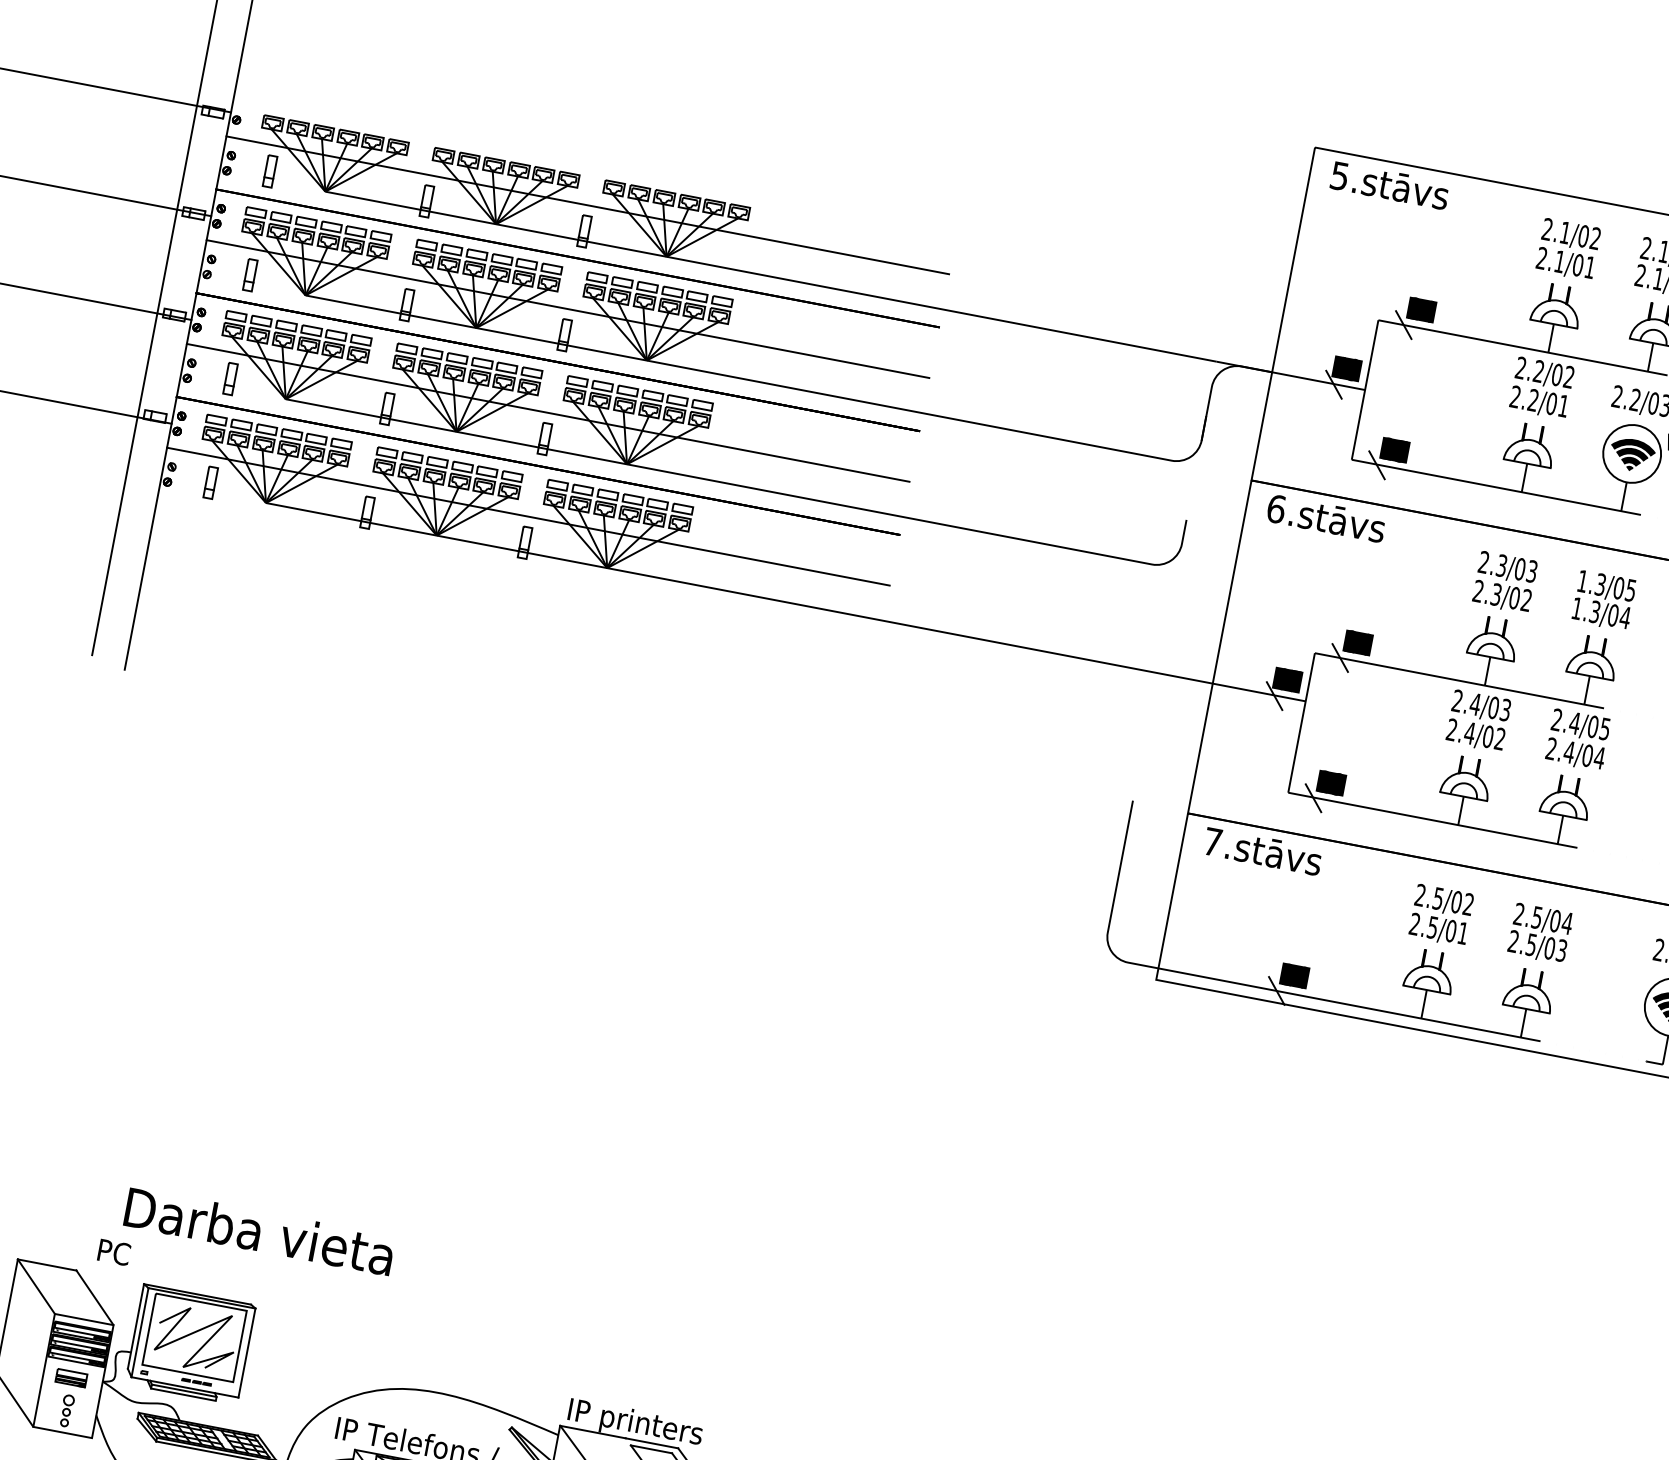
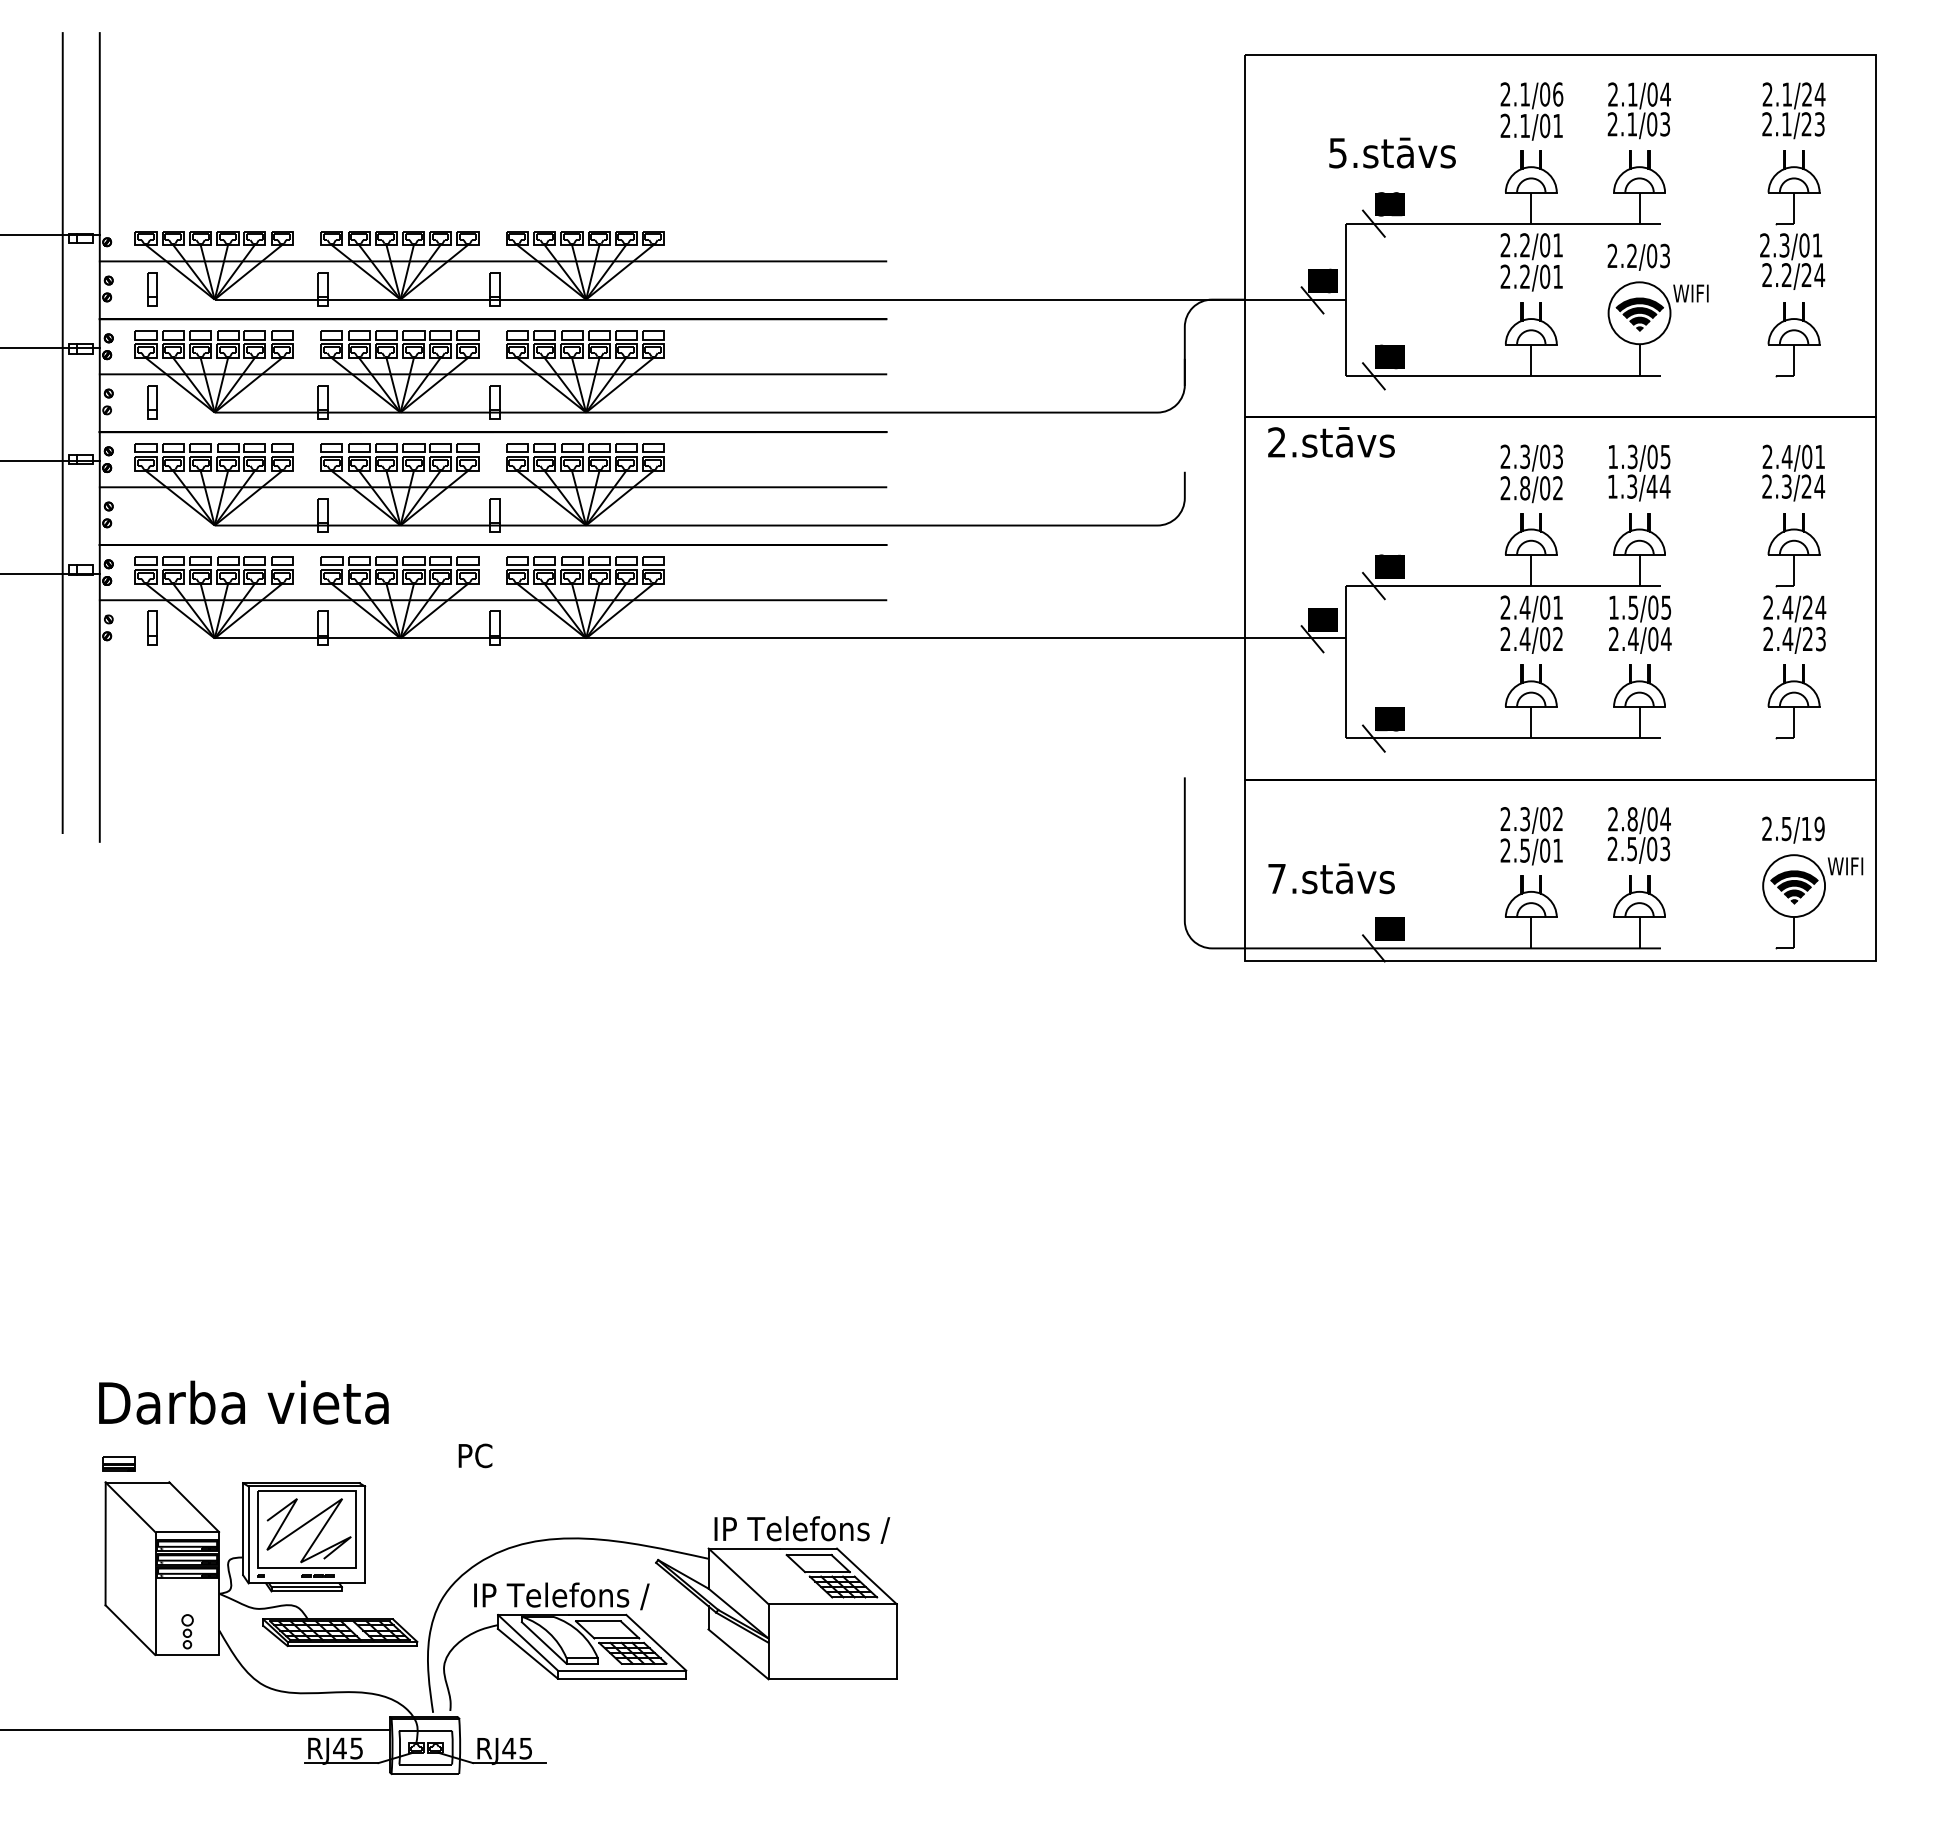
text: (1390, 185) -> (1392, 152), moved
text: (1596, 238) -> (1558, 94), 2.1/02 -> 2.1/06
text: (1421, 310) -> (1389, 204), 24 -> 32
text: (1568, 377) -> (1557, 245), 2.2/02 -> 2.2/01
part: (230, 379) -> (152, 515), removed
text: (1276, 509) -> (1277, 442), 6.stāvs -> 2.stāvs
text: (1496, 594) -> (1525, 488), 2.3/02 -> 2.8/02
text: (1612, 615) -> (1651, 486), 1.3/04 -> 1.3/44
text: (1505, 709) -> (1557, 607), 2.4/03 -> 2.4/01
text: (1565, 721) -> (1623, 607), 2.4/05 -> 1.5/05
text: (1263, 851) -> (1331, 878), moved
text: (1437, 897) -> (1524, 818), 2.5/02 -> 2.3/02
text: (1536, 917) -> (1632, 819), 2.5/04 -> 2.8/04
text: (259, 1231) -> (243, 1402), moved
text: (114, 1252) -> (475, 1455), moved
part: (71, 1377) -> (118, 1463), moved
text: (664, 1429) -> (818, 1531), IP printers -> IP Telefons /

